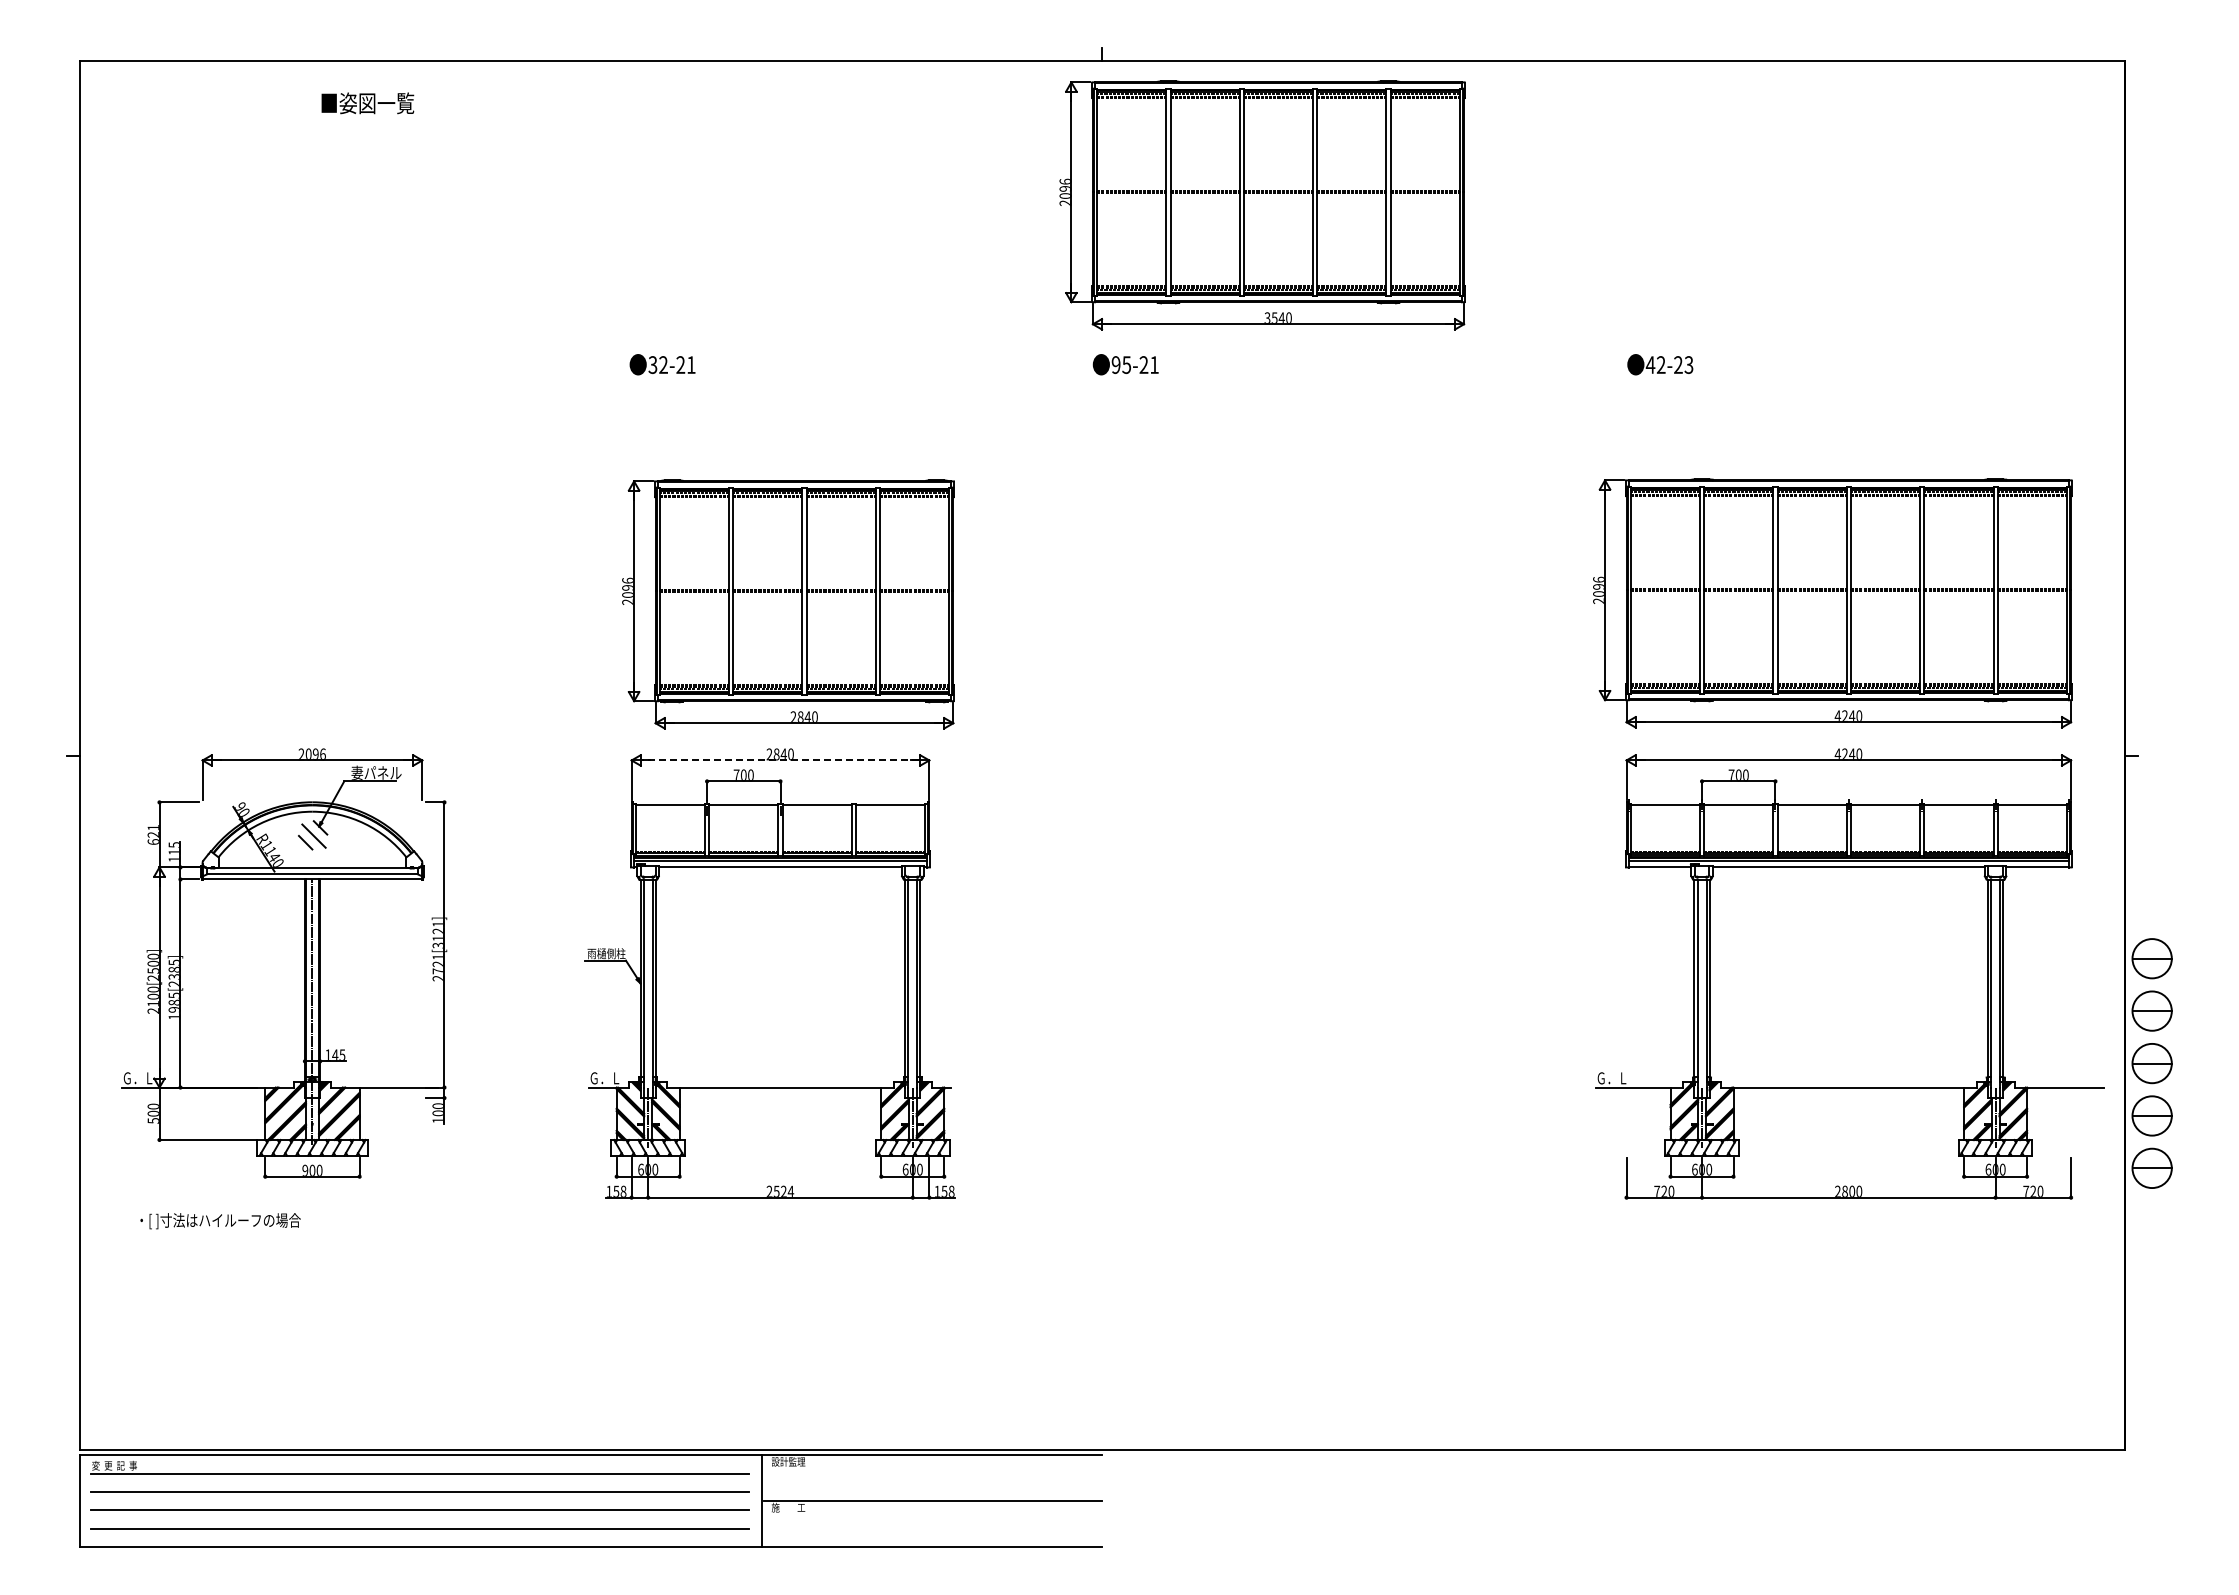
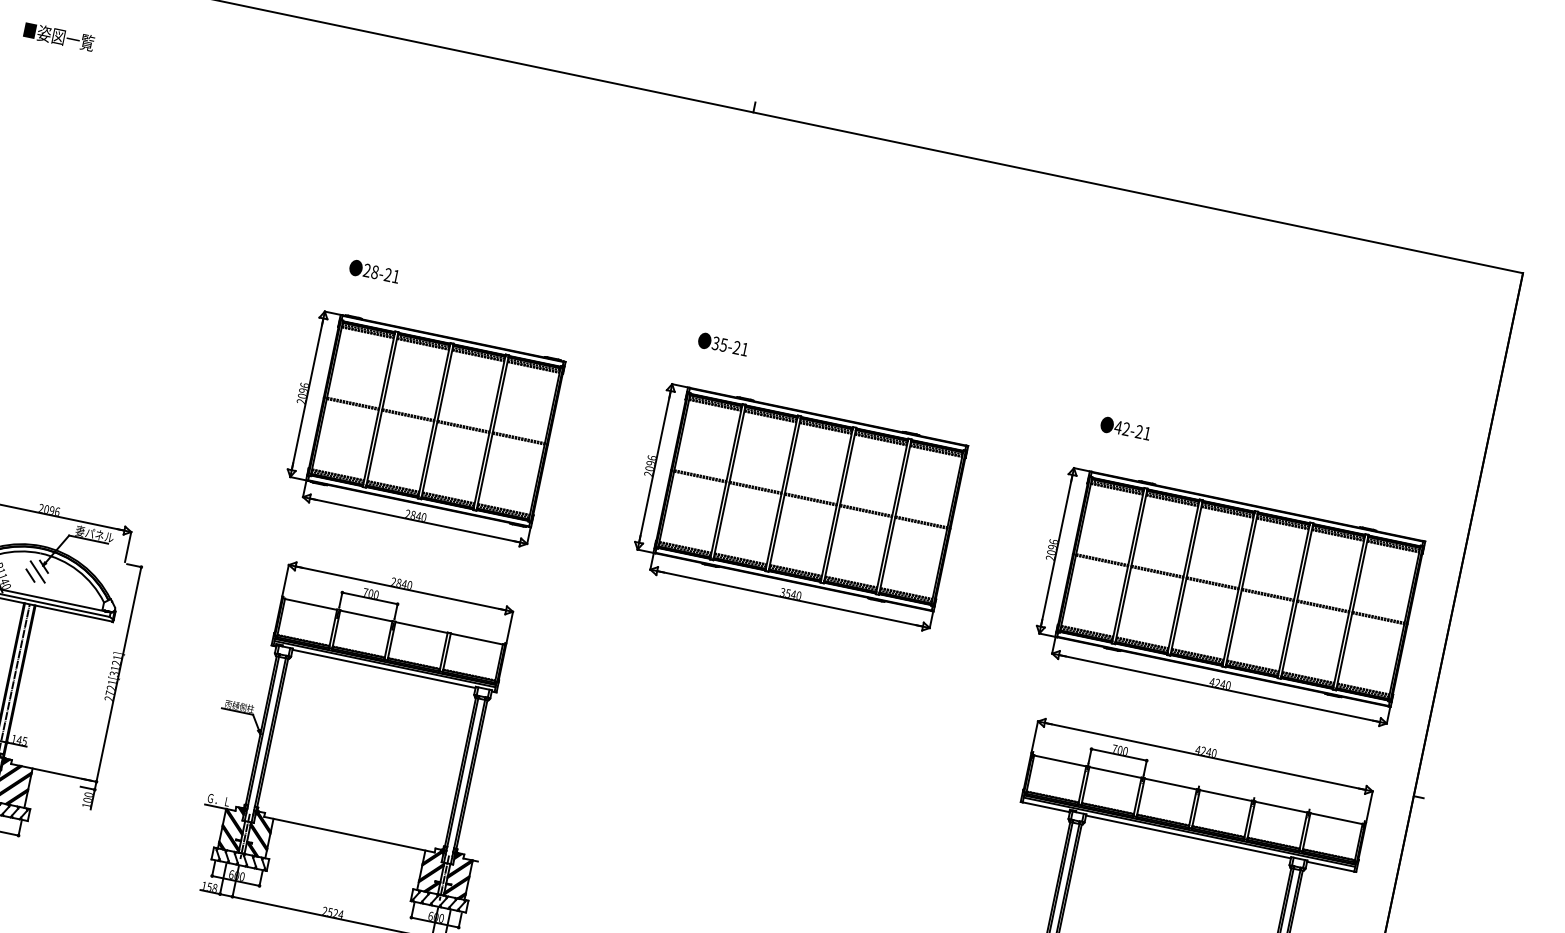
text: (367, 103) -> (58, 36), moved
part: (1262, 205) -> (796, 506), moved
text: (1115, 364) -> (715, 342), 95-21 -> 35-21
text: (657, 365) -> (370, 271), 32-21 -> 28-21
text: (1688, 365) -> (1146, 433), 42-23 -> 42-21
part: (1832, 603) -> (1225, 596), moved
part: (788, 604) -> (421, 428), moved
line: (779, 760) -> (400, 588), dashed -> solid

